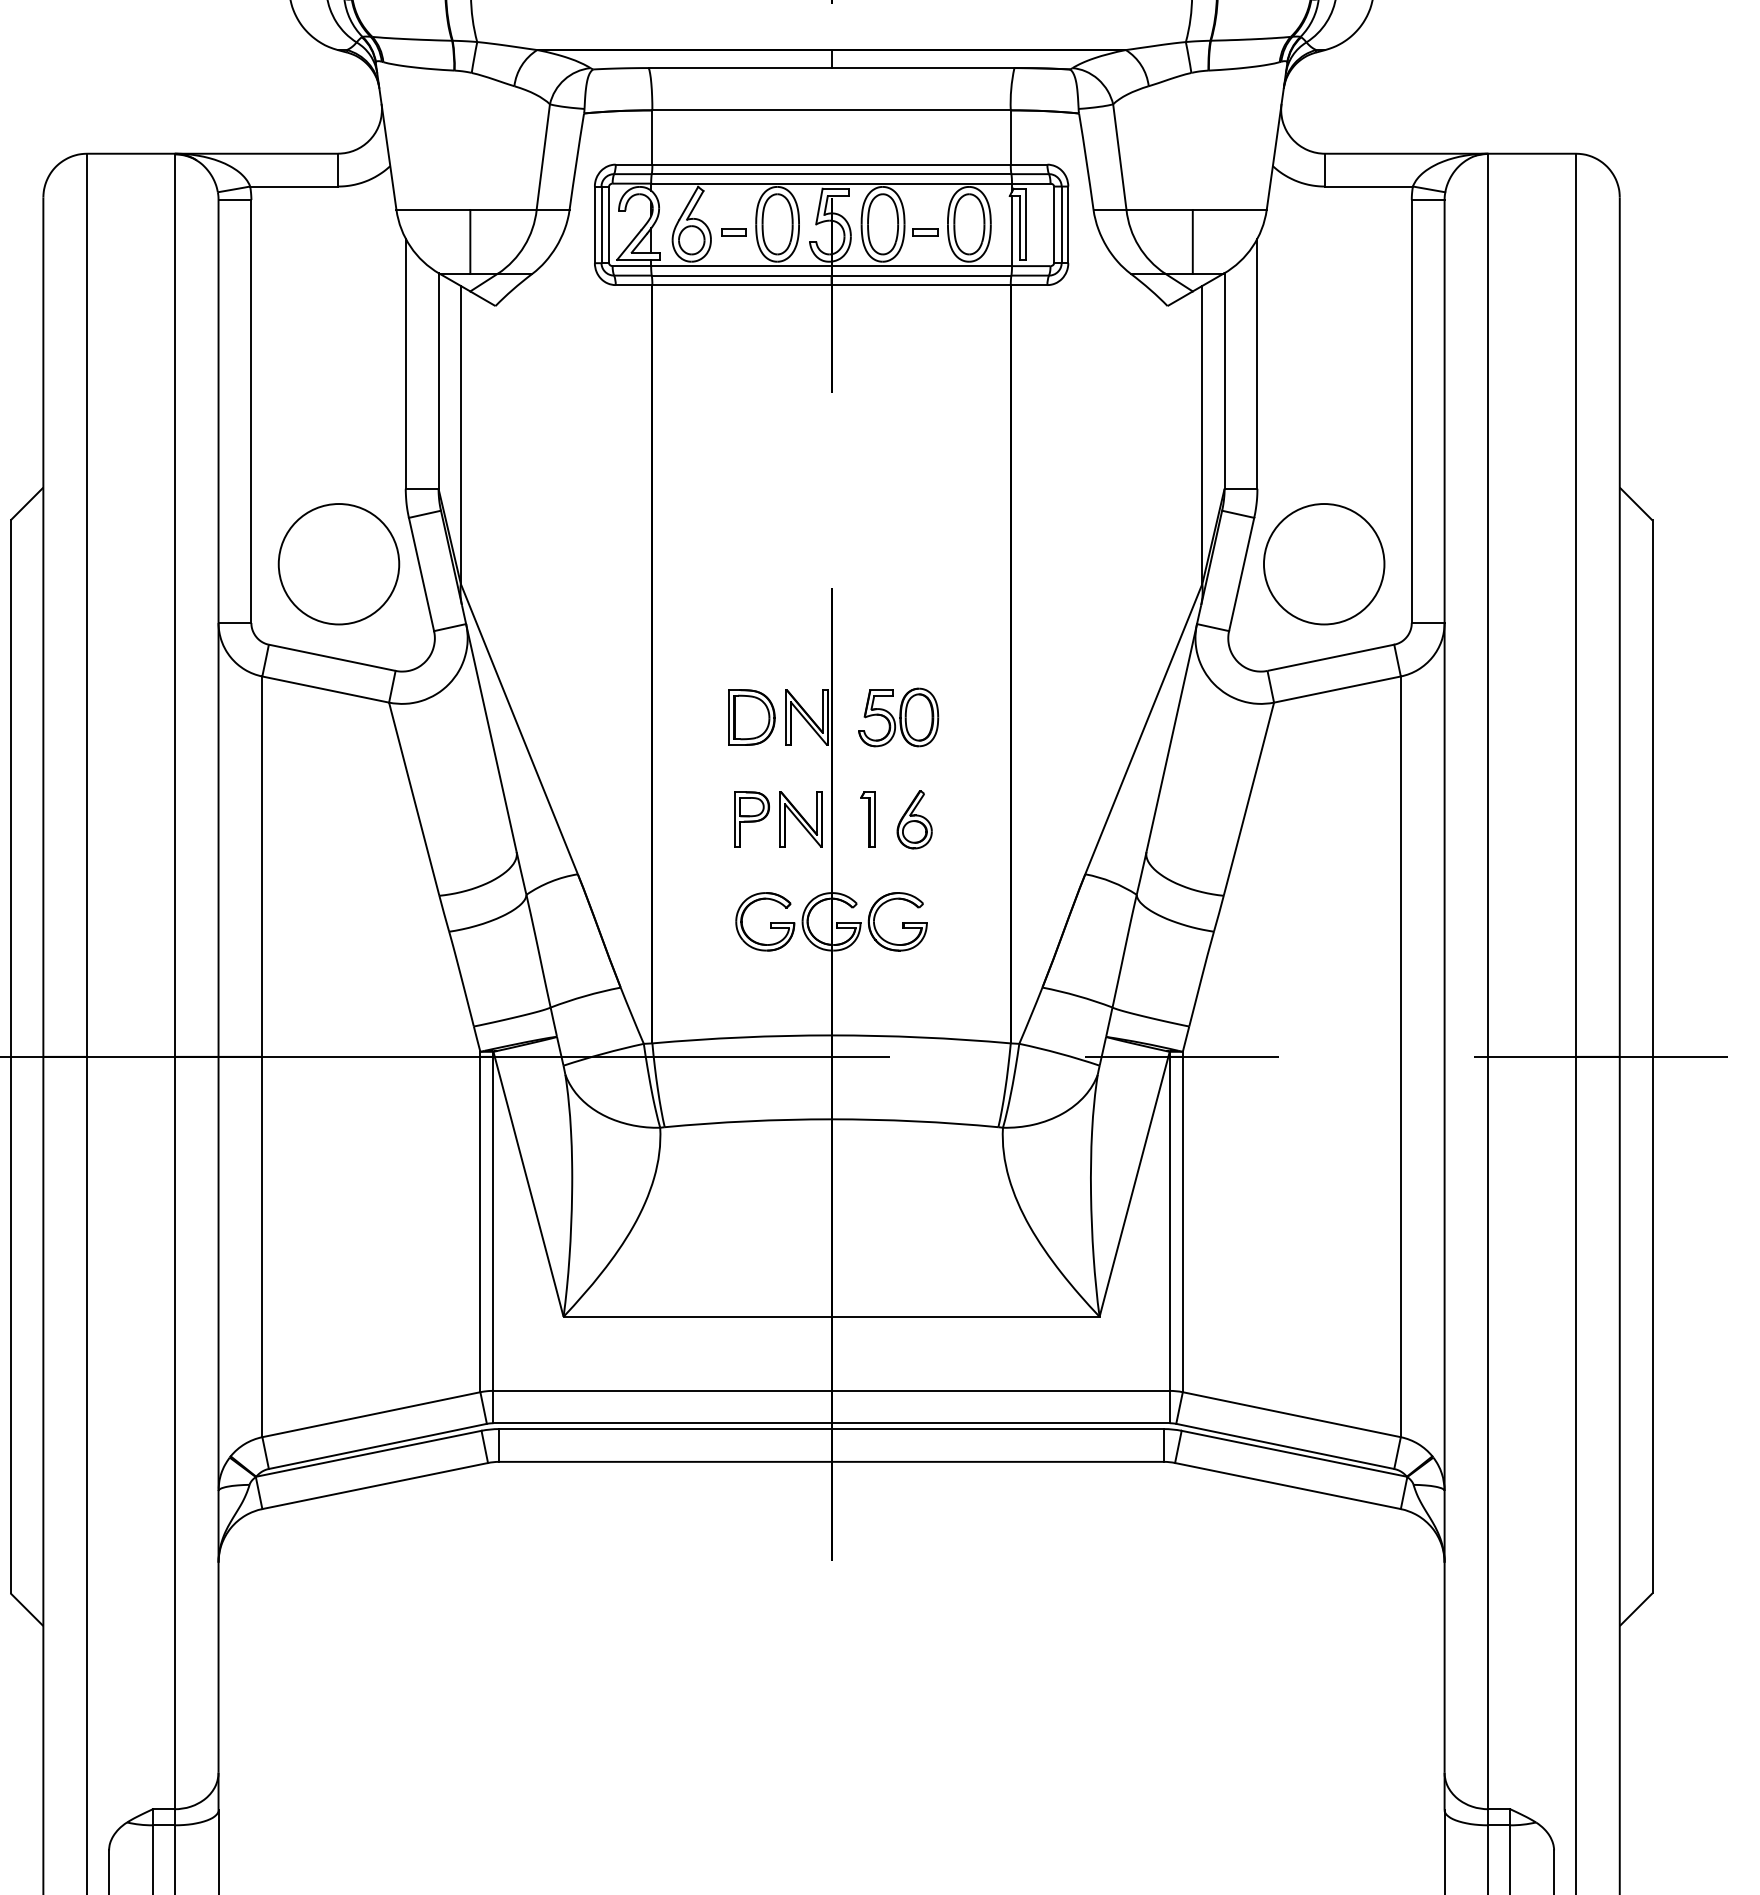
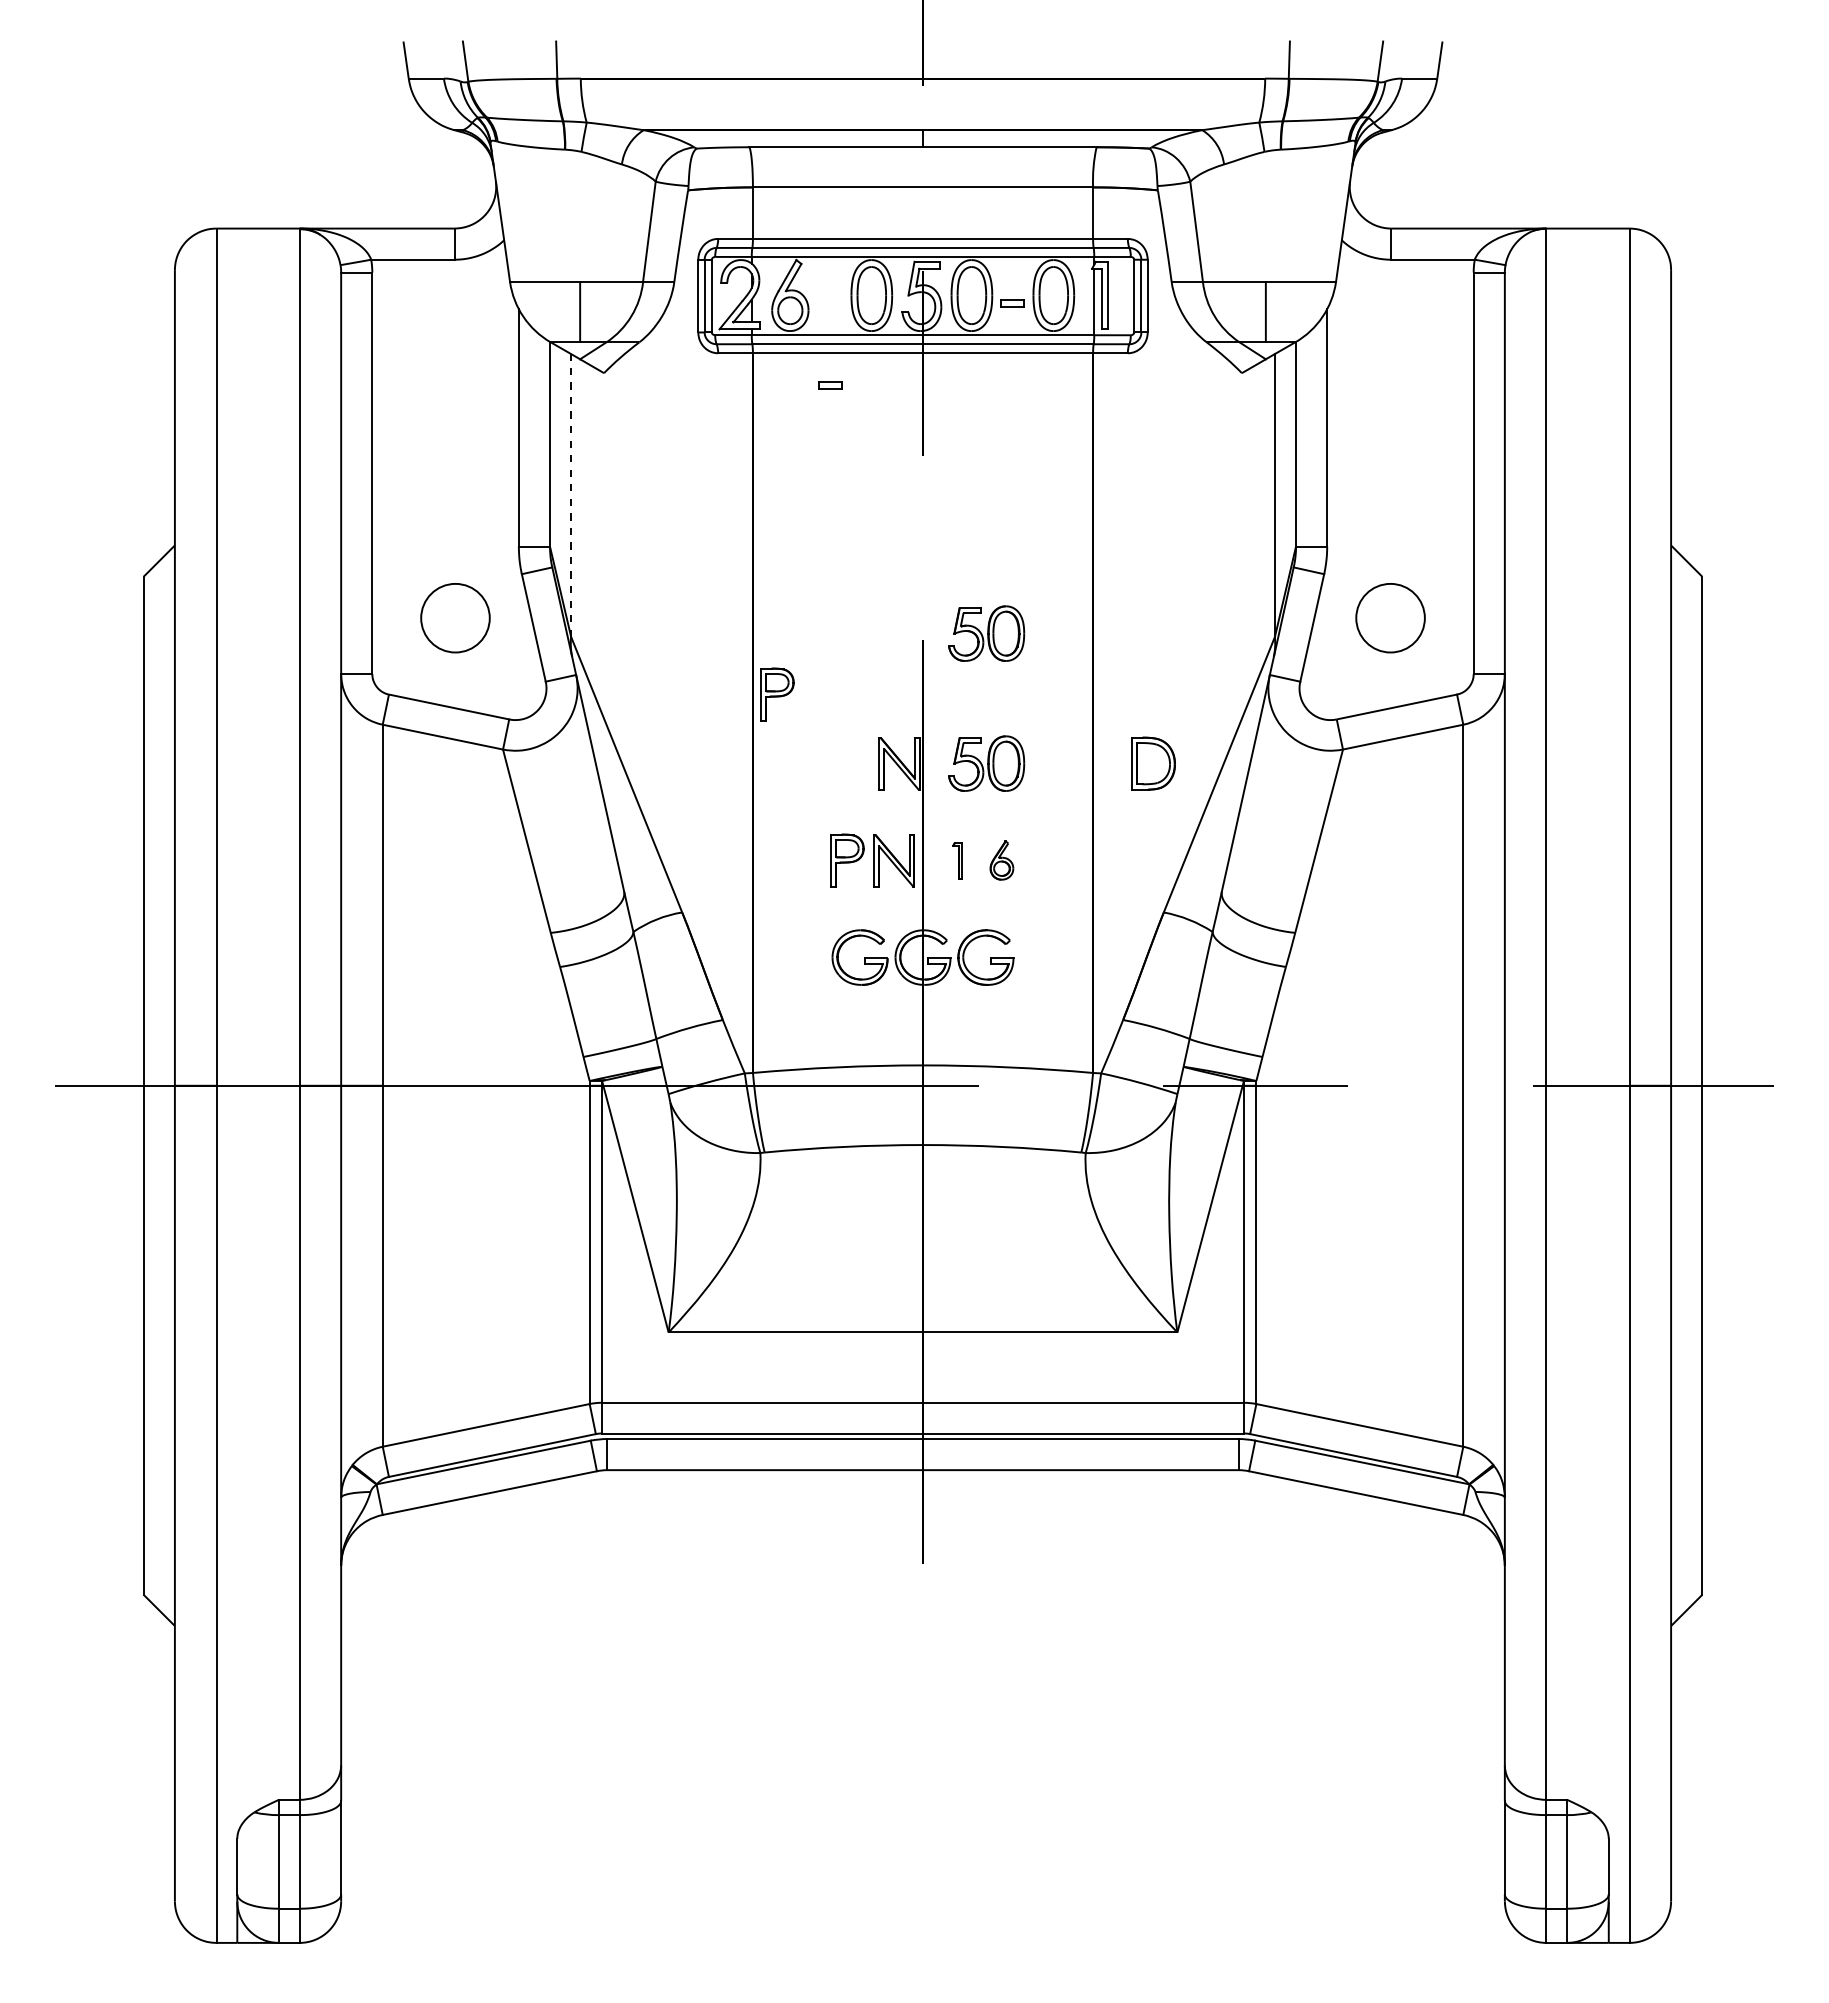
part: (734, 232) -> (830, 385), moved
line: (461, 434) -> (571, 495), solid -> dashed
circle: (339, 564) -> (455, 618), size x0.6
circle: (1324, 564) -> (1390, 618), size x0.6
part: (898, 580) -> (986, 633), added
part: (678, 644) -> (777, 694), added
part: (752, 717) -> (1153, 763), moved
part: (867, 819) -> (957, 860), size x0.7
part: (914, 819) -> (1001, 860), size x0.7

